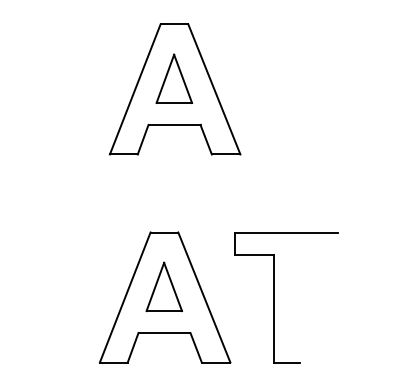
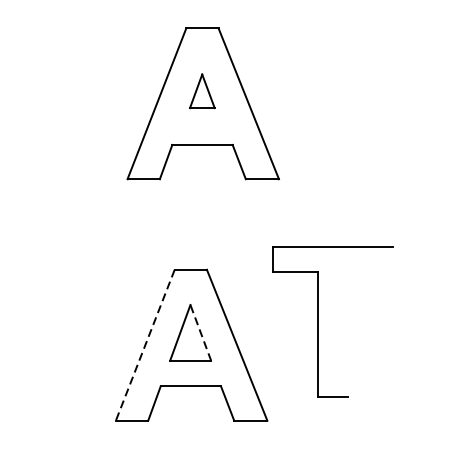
part: (174, 78) -> (202, 91), size x0.6
line: (173, 286) -> (201, 332), solid -> dashed
line: (125, 297) -> (145, 345), solid -> dashed
part: (274, 297) -> (318, 321), moved

